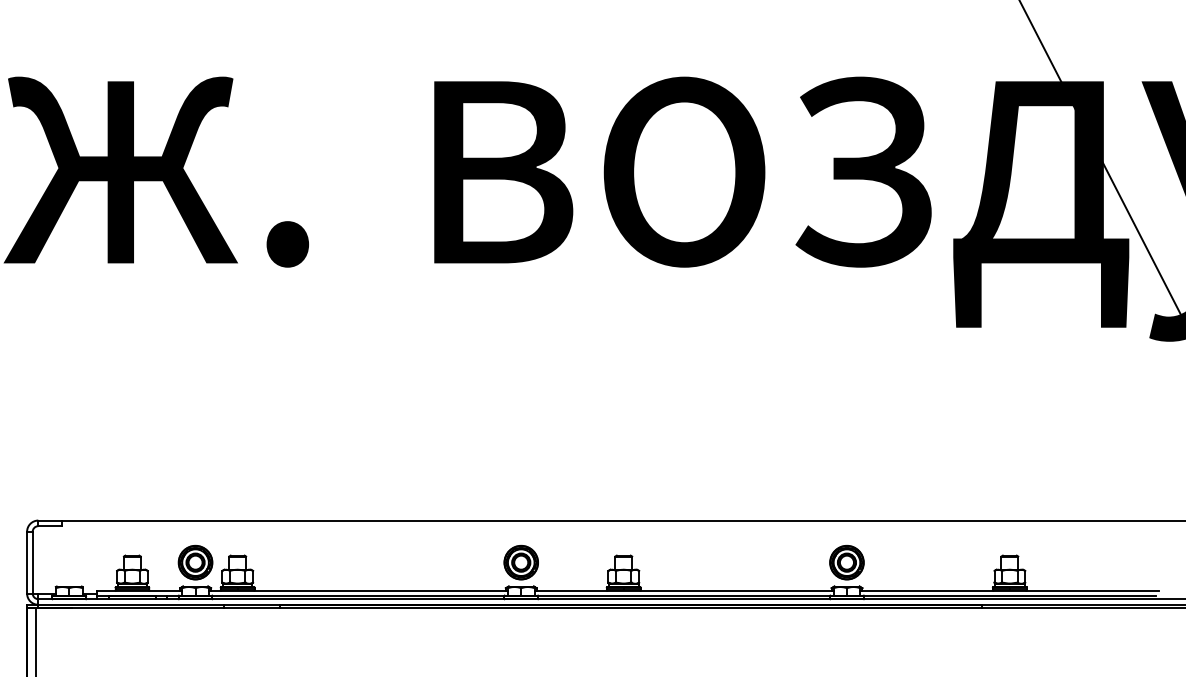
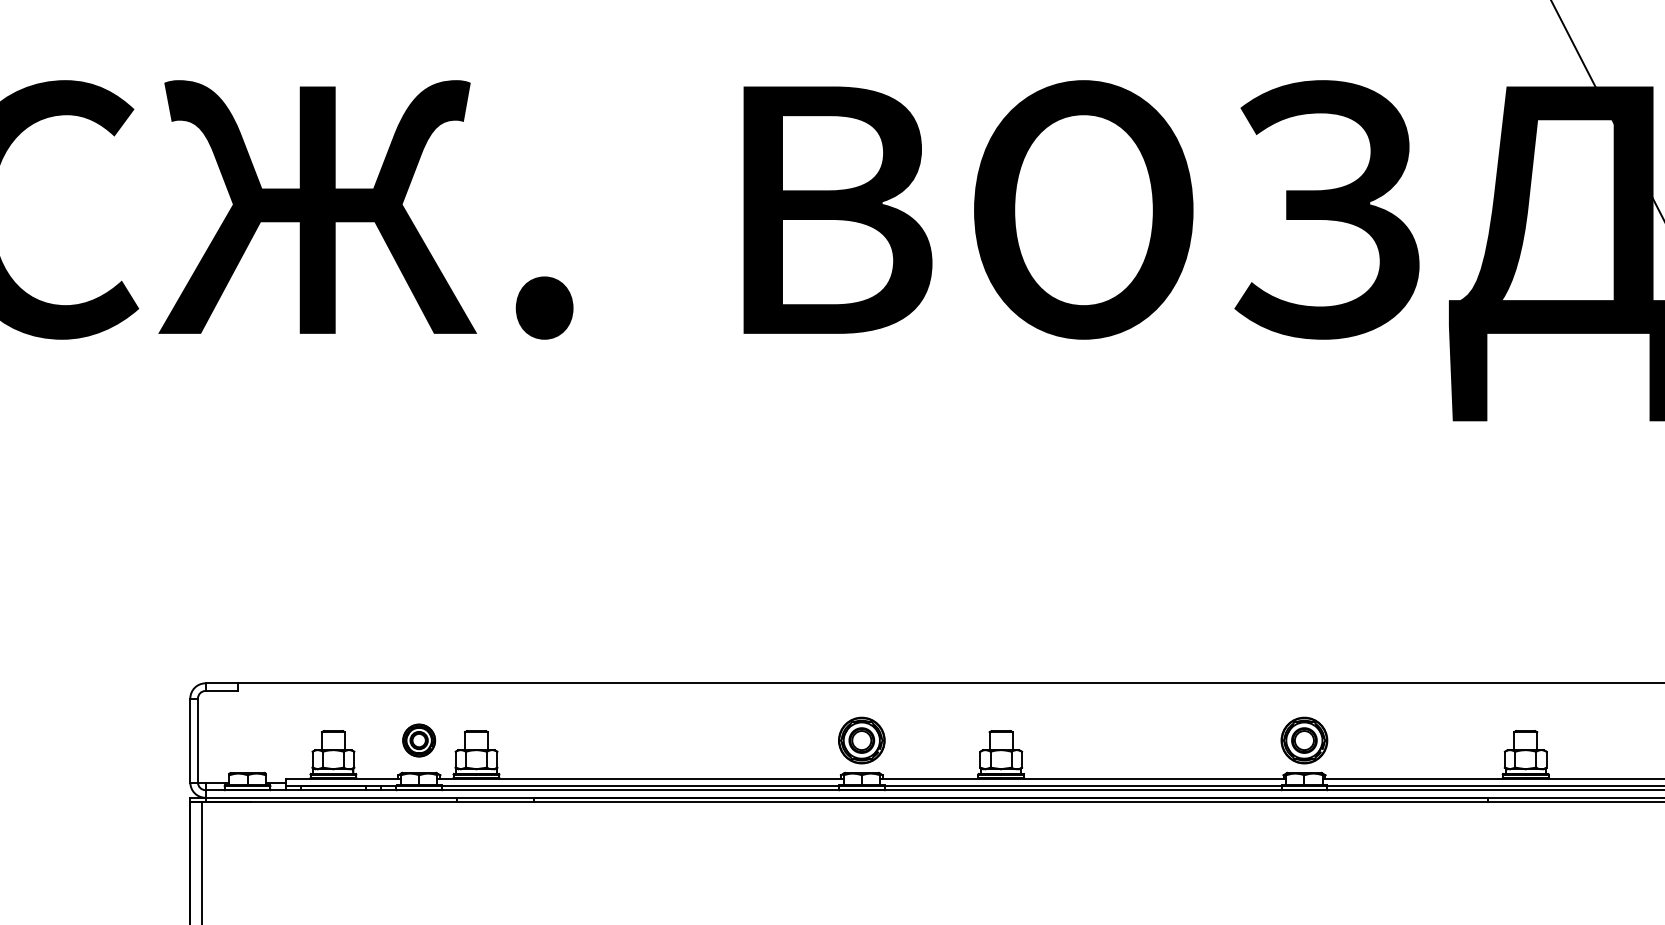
part: (195, 562) -> (418, 740), size x0.7

